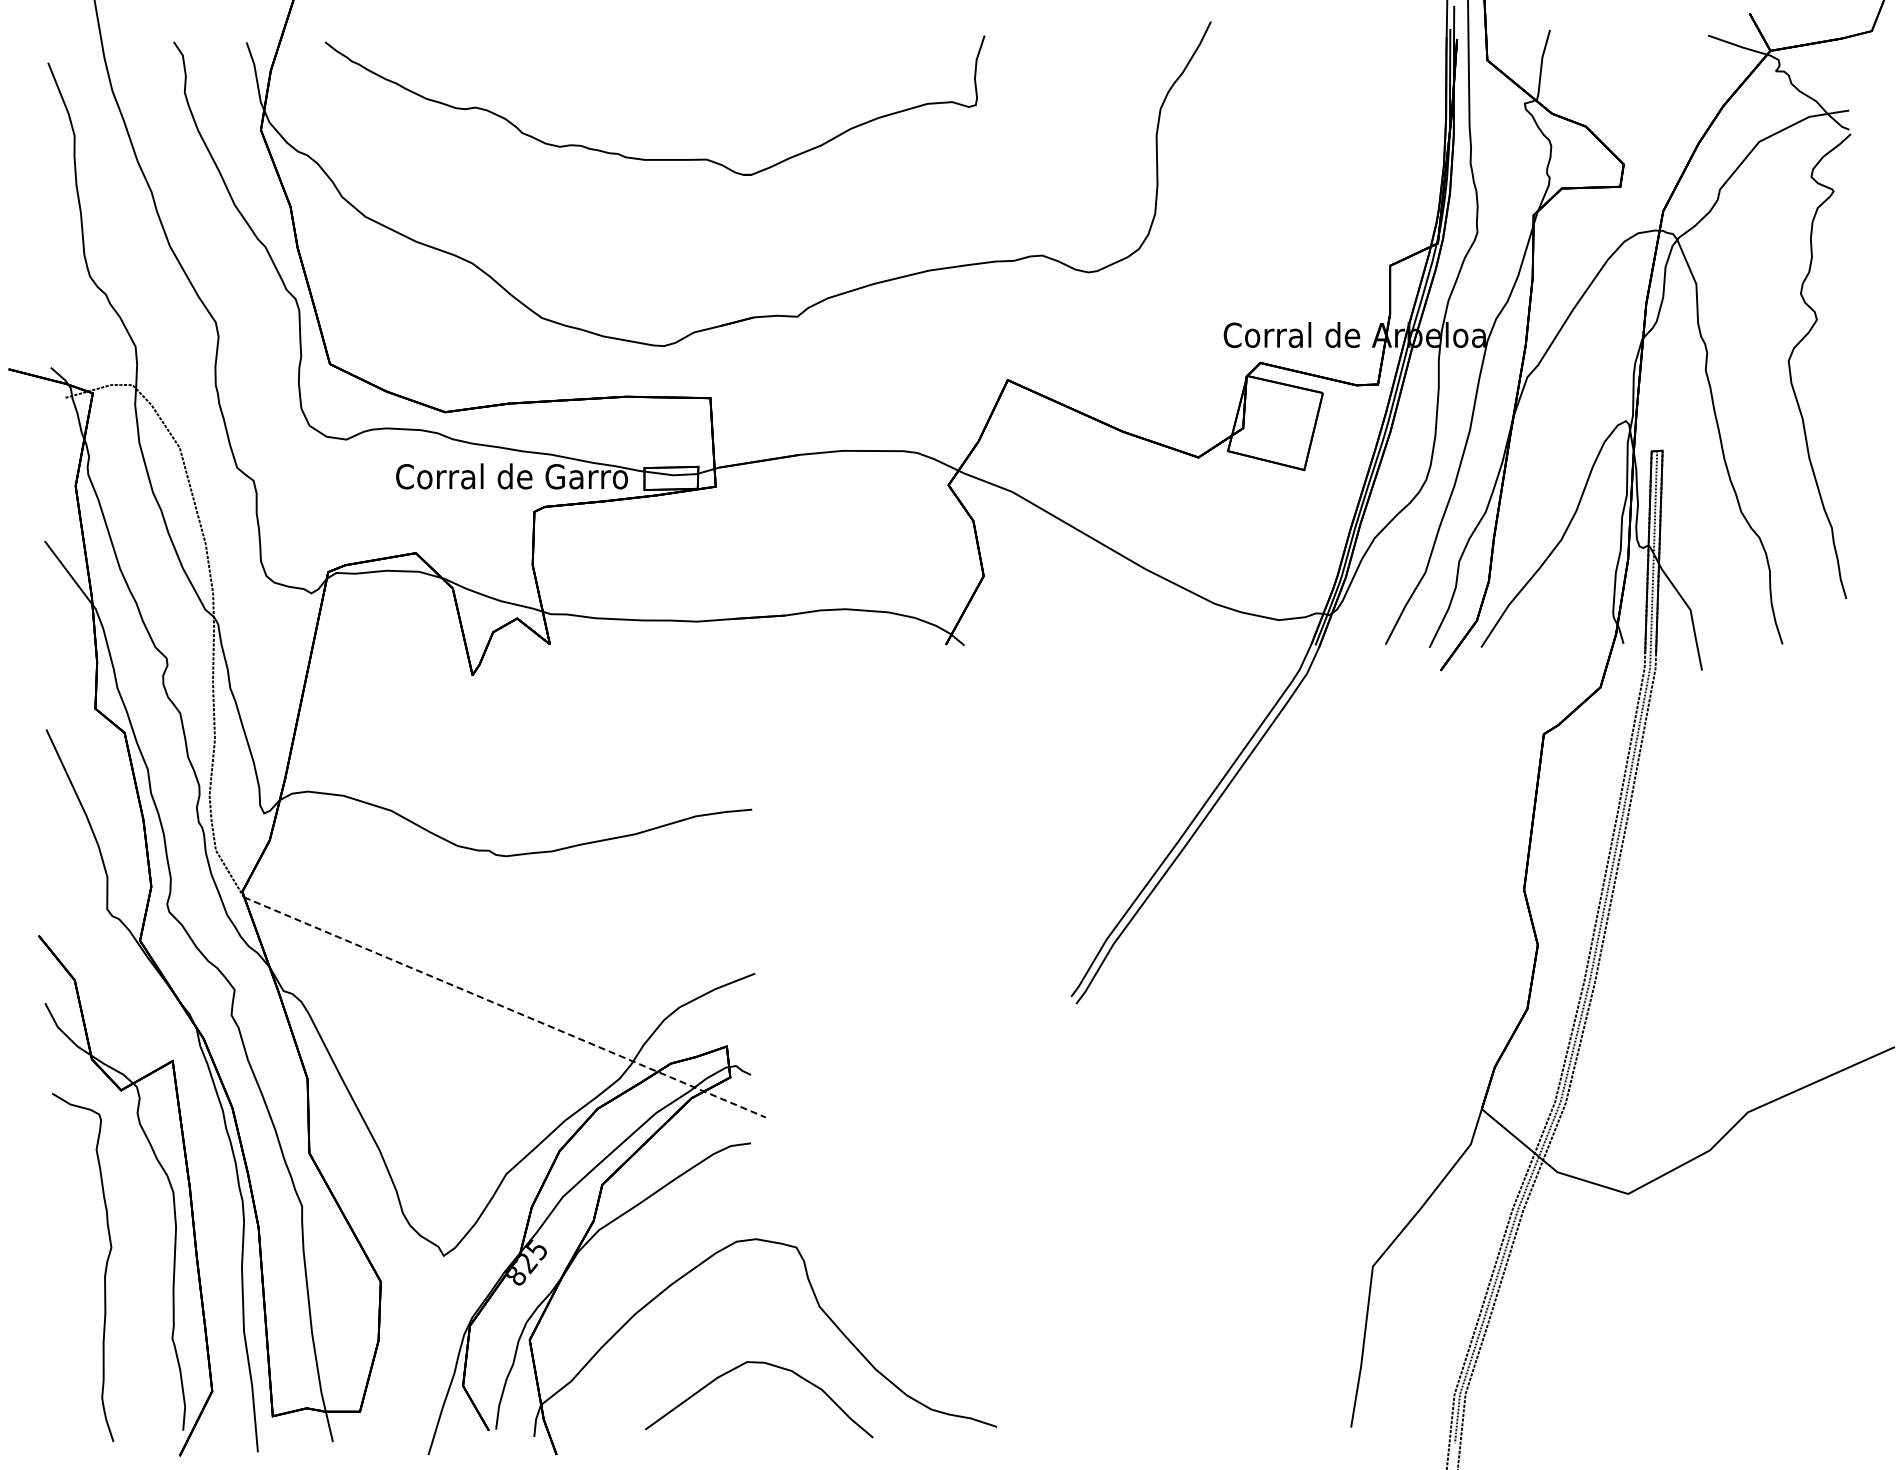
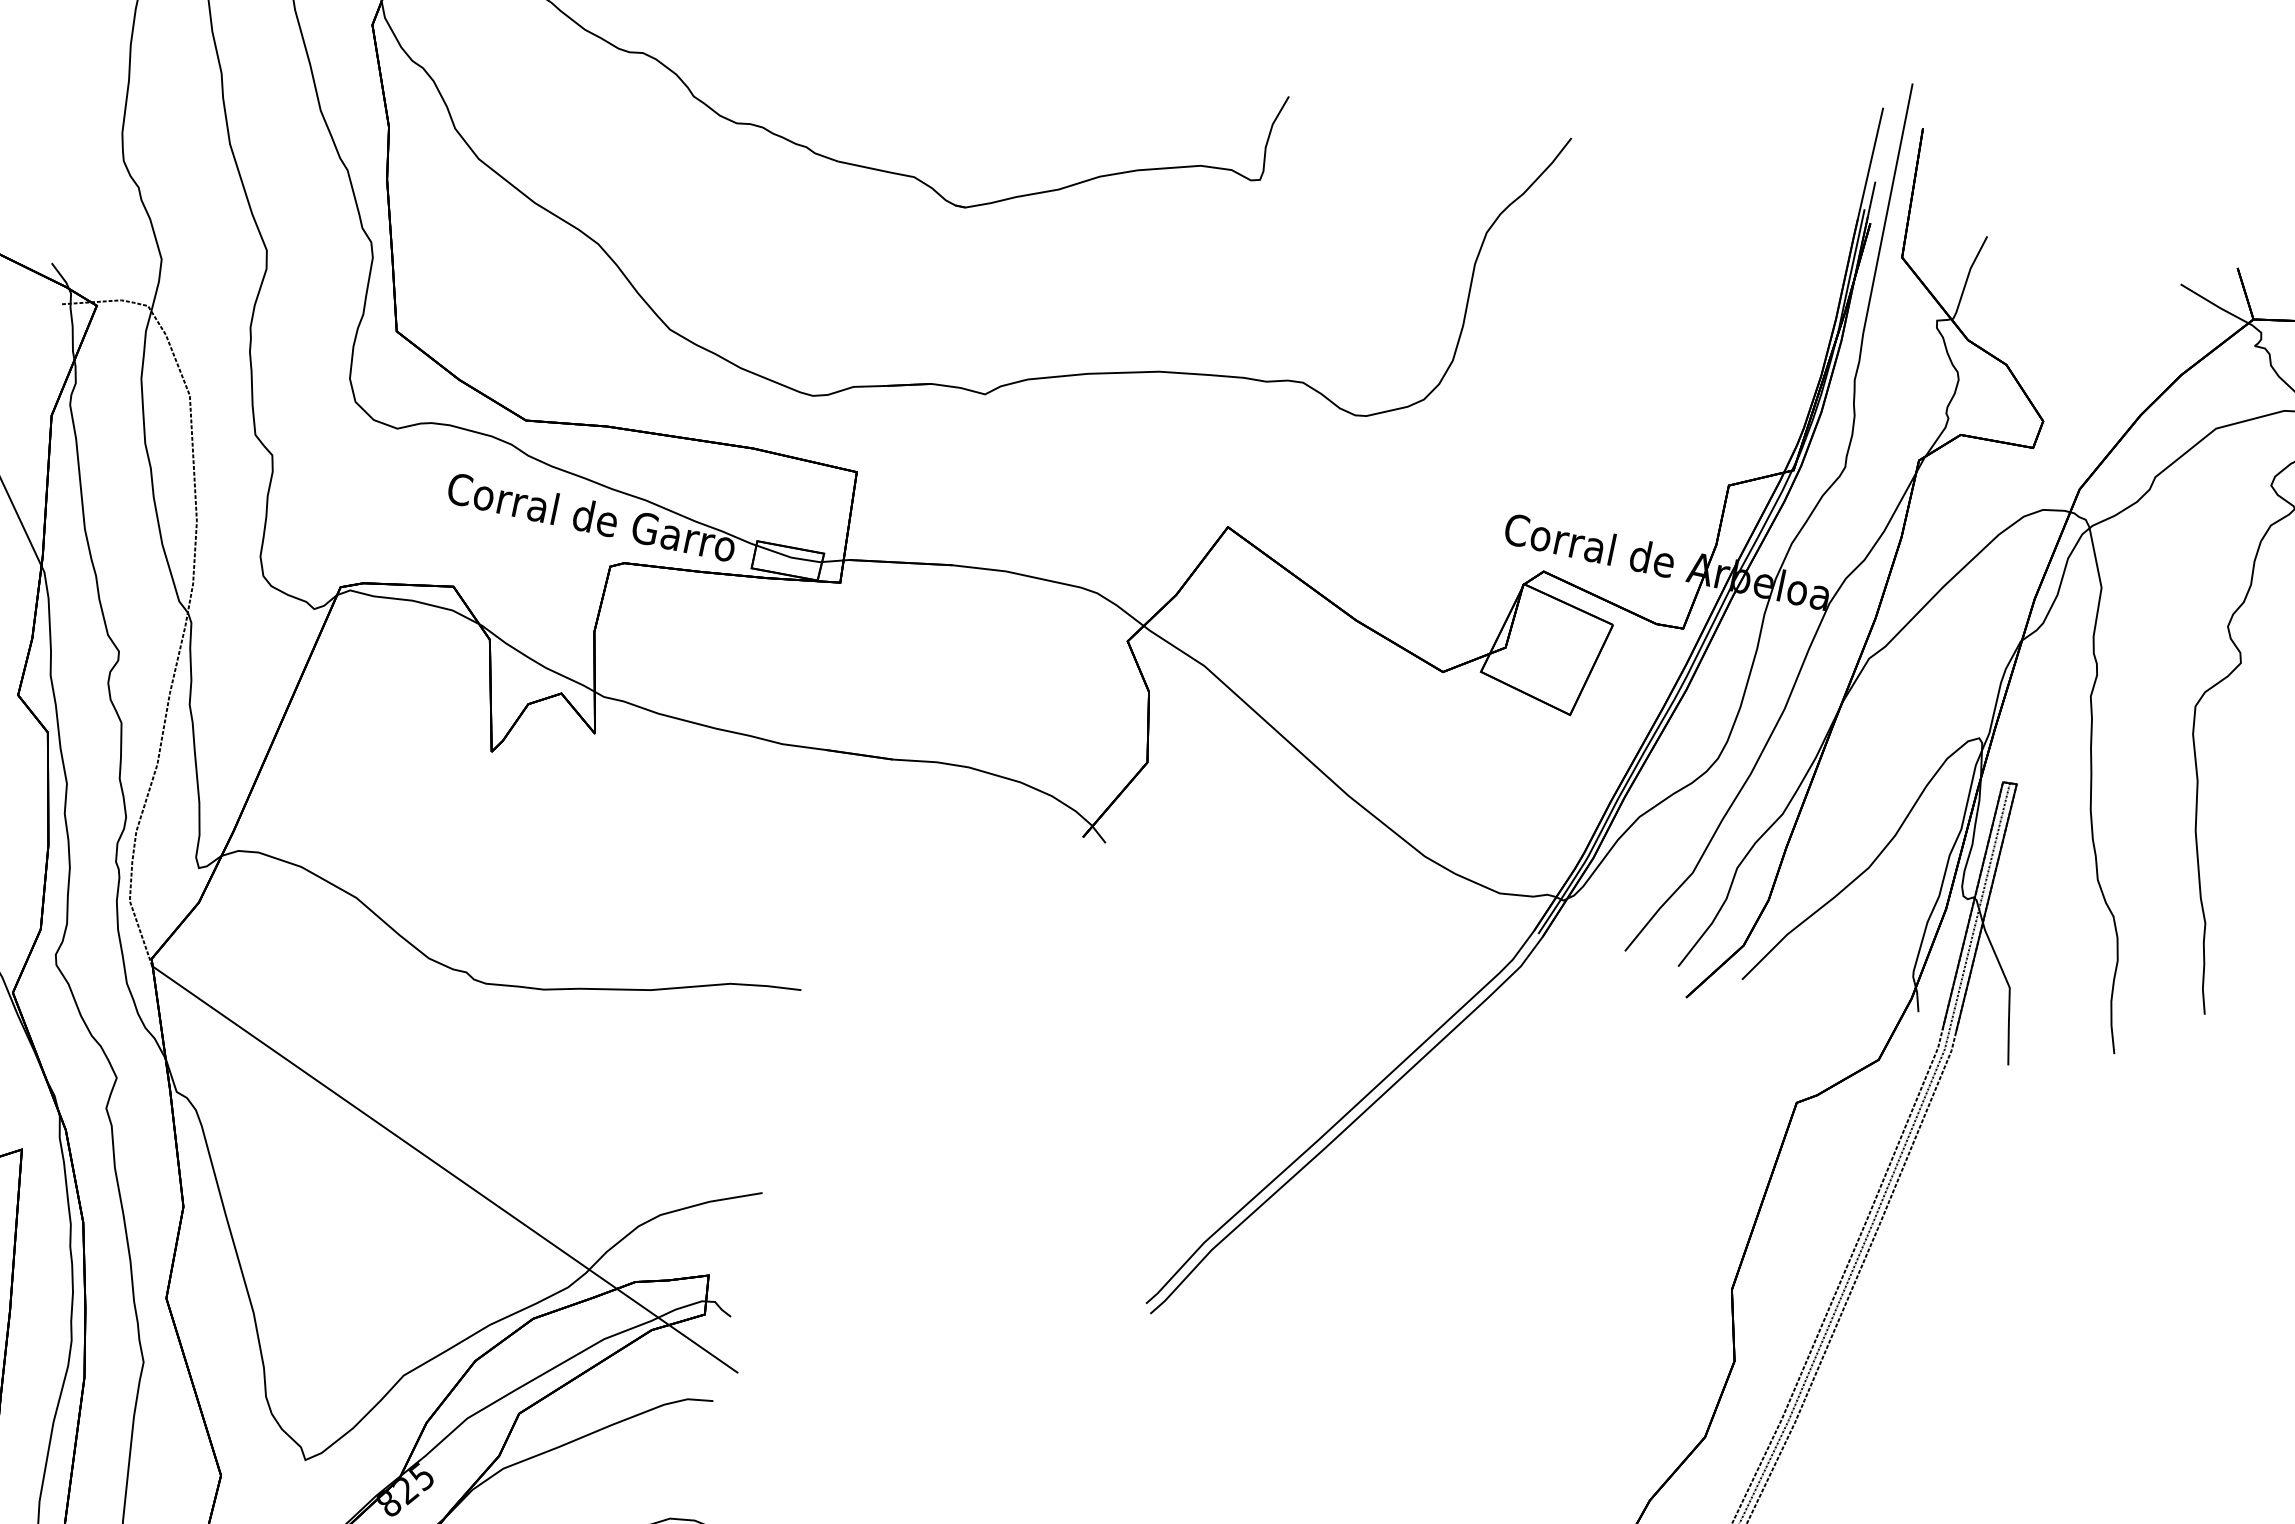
line: (505, 1007) -> (445, 1169), dashed -> solid

